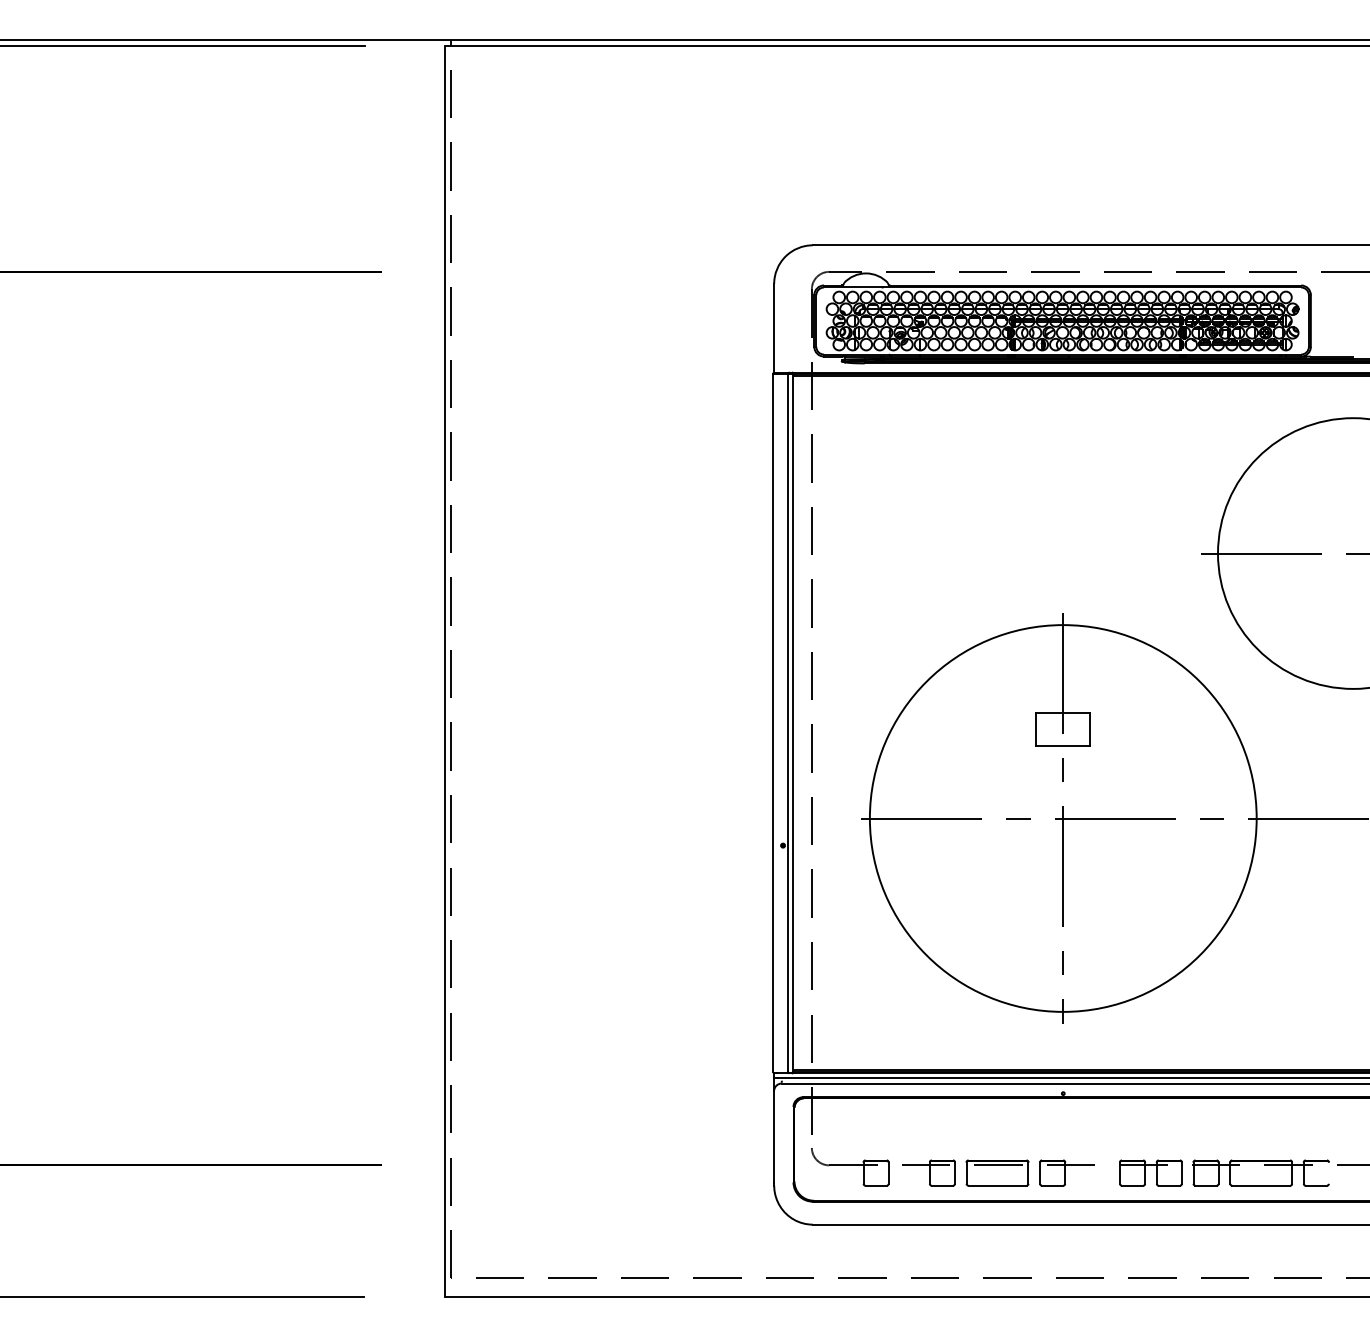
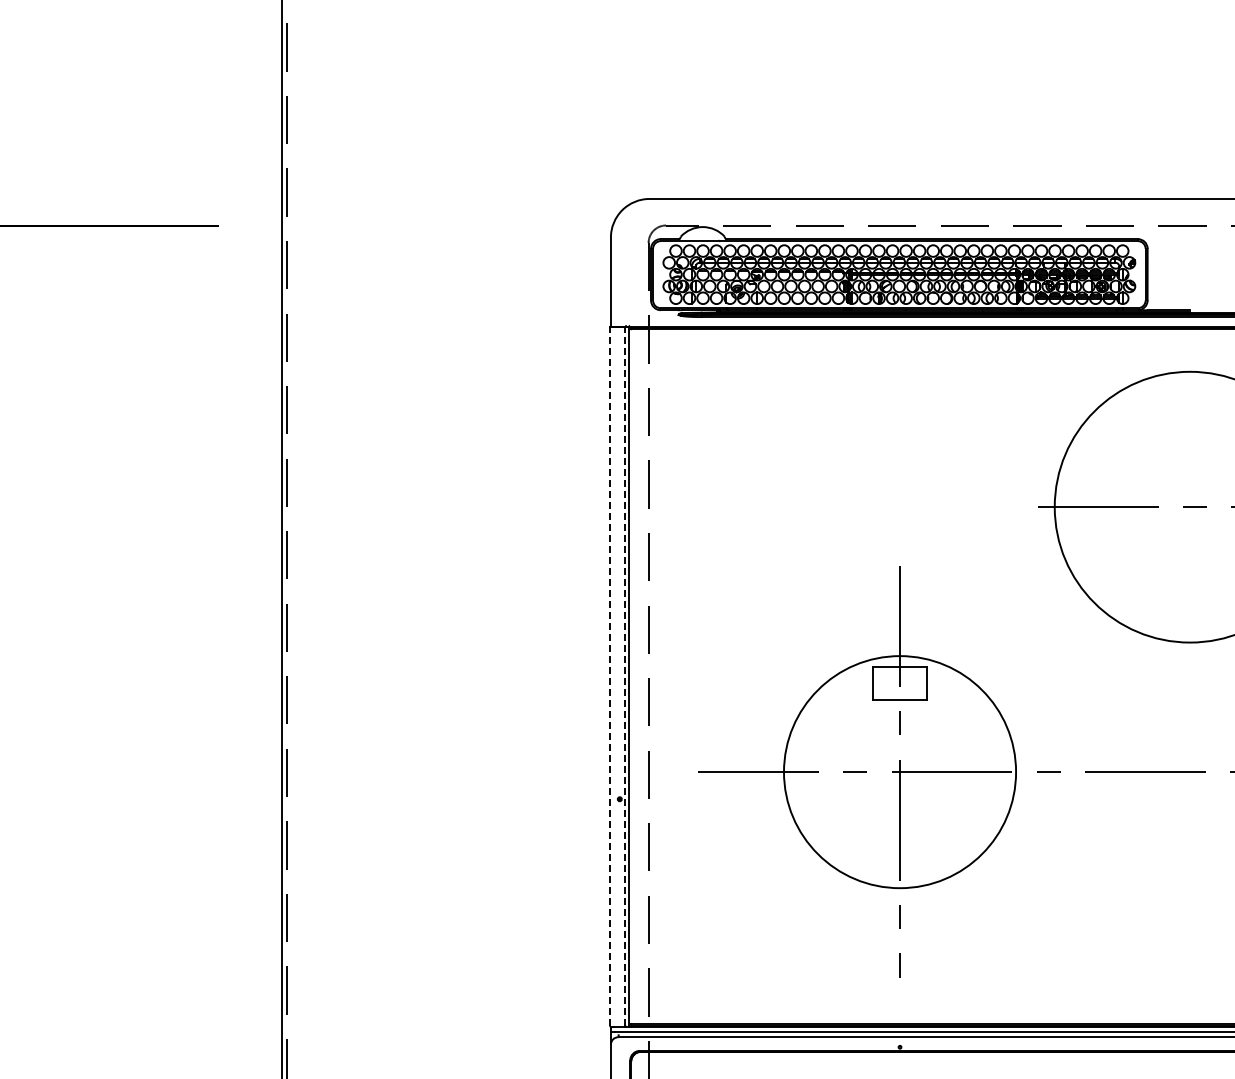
line: (773, 722) -> (610, 676), solid -> dashed
line: (788, 722) -> (625, 676), solid -> dashed
circle: (1062, 818) -> (899, 772), size x0.6

